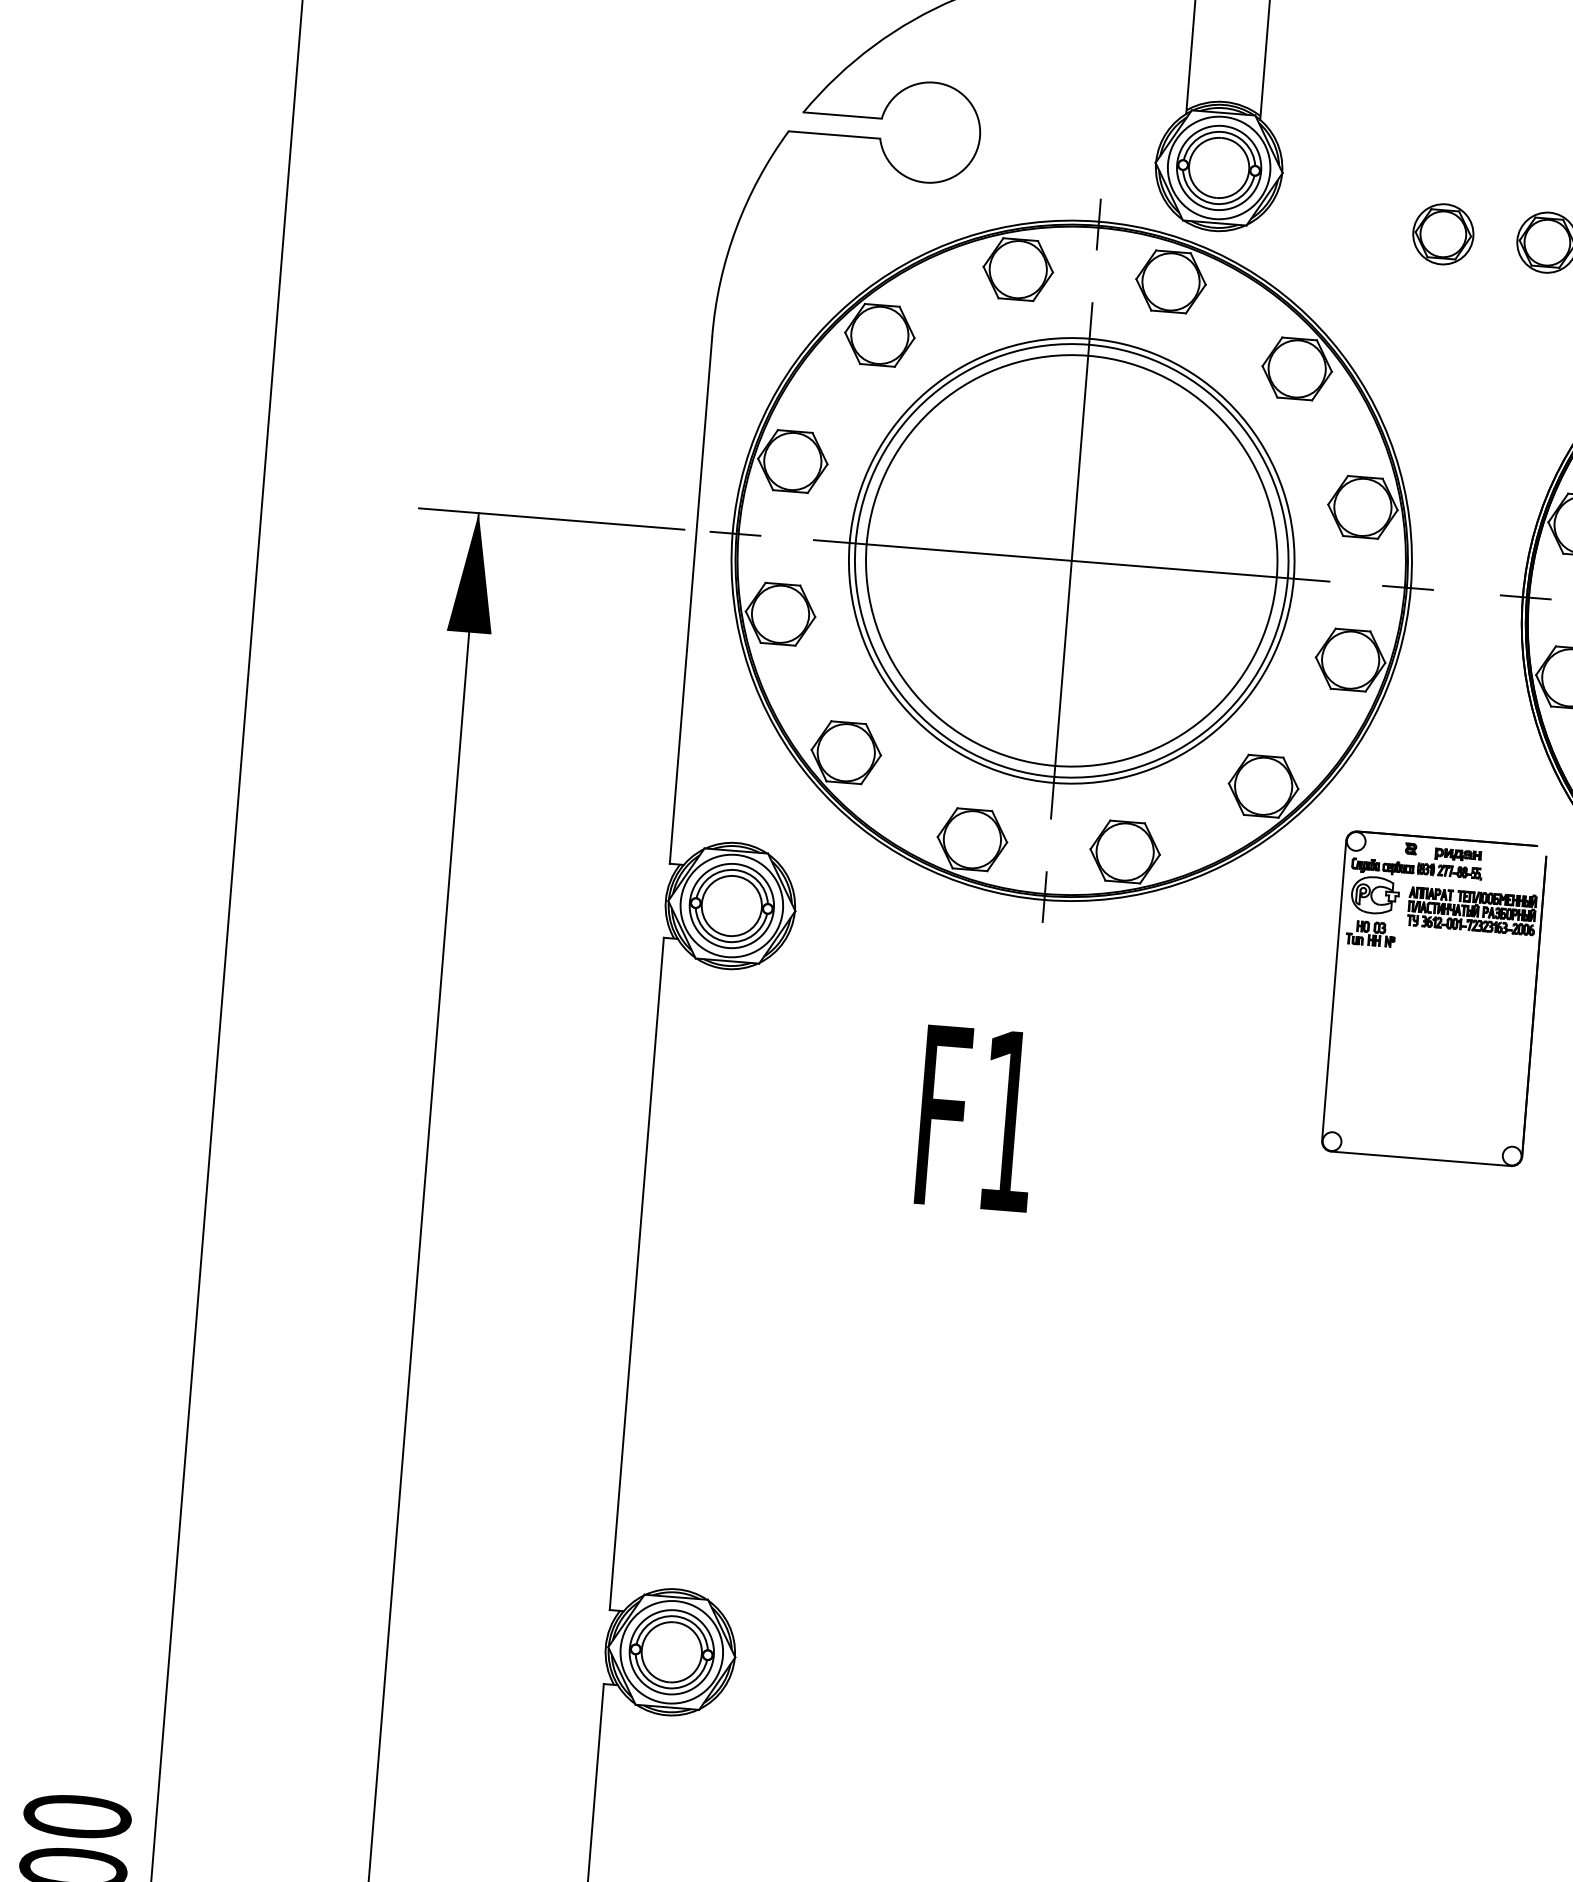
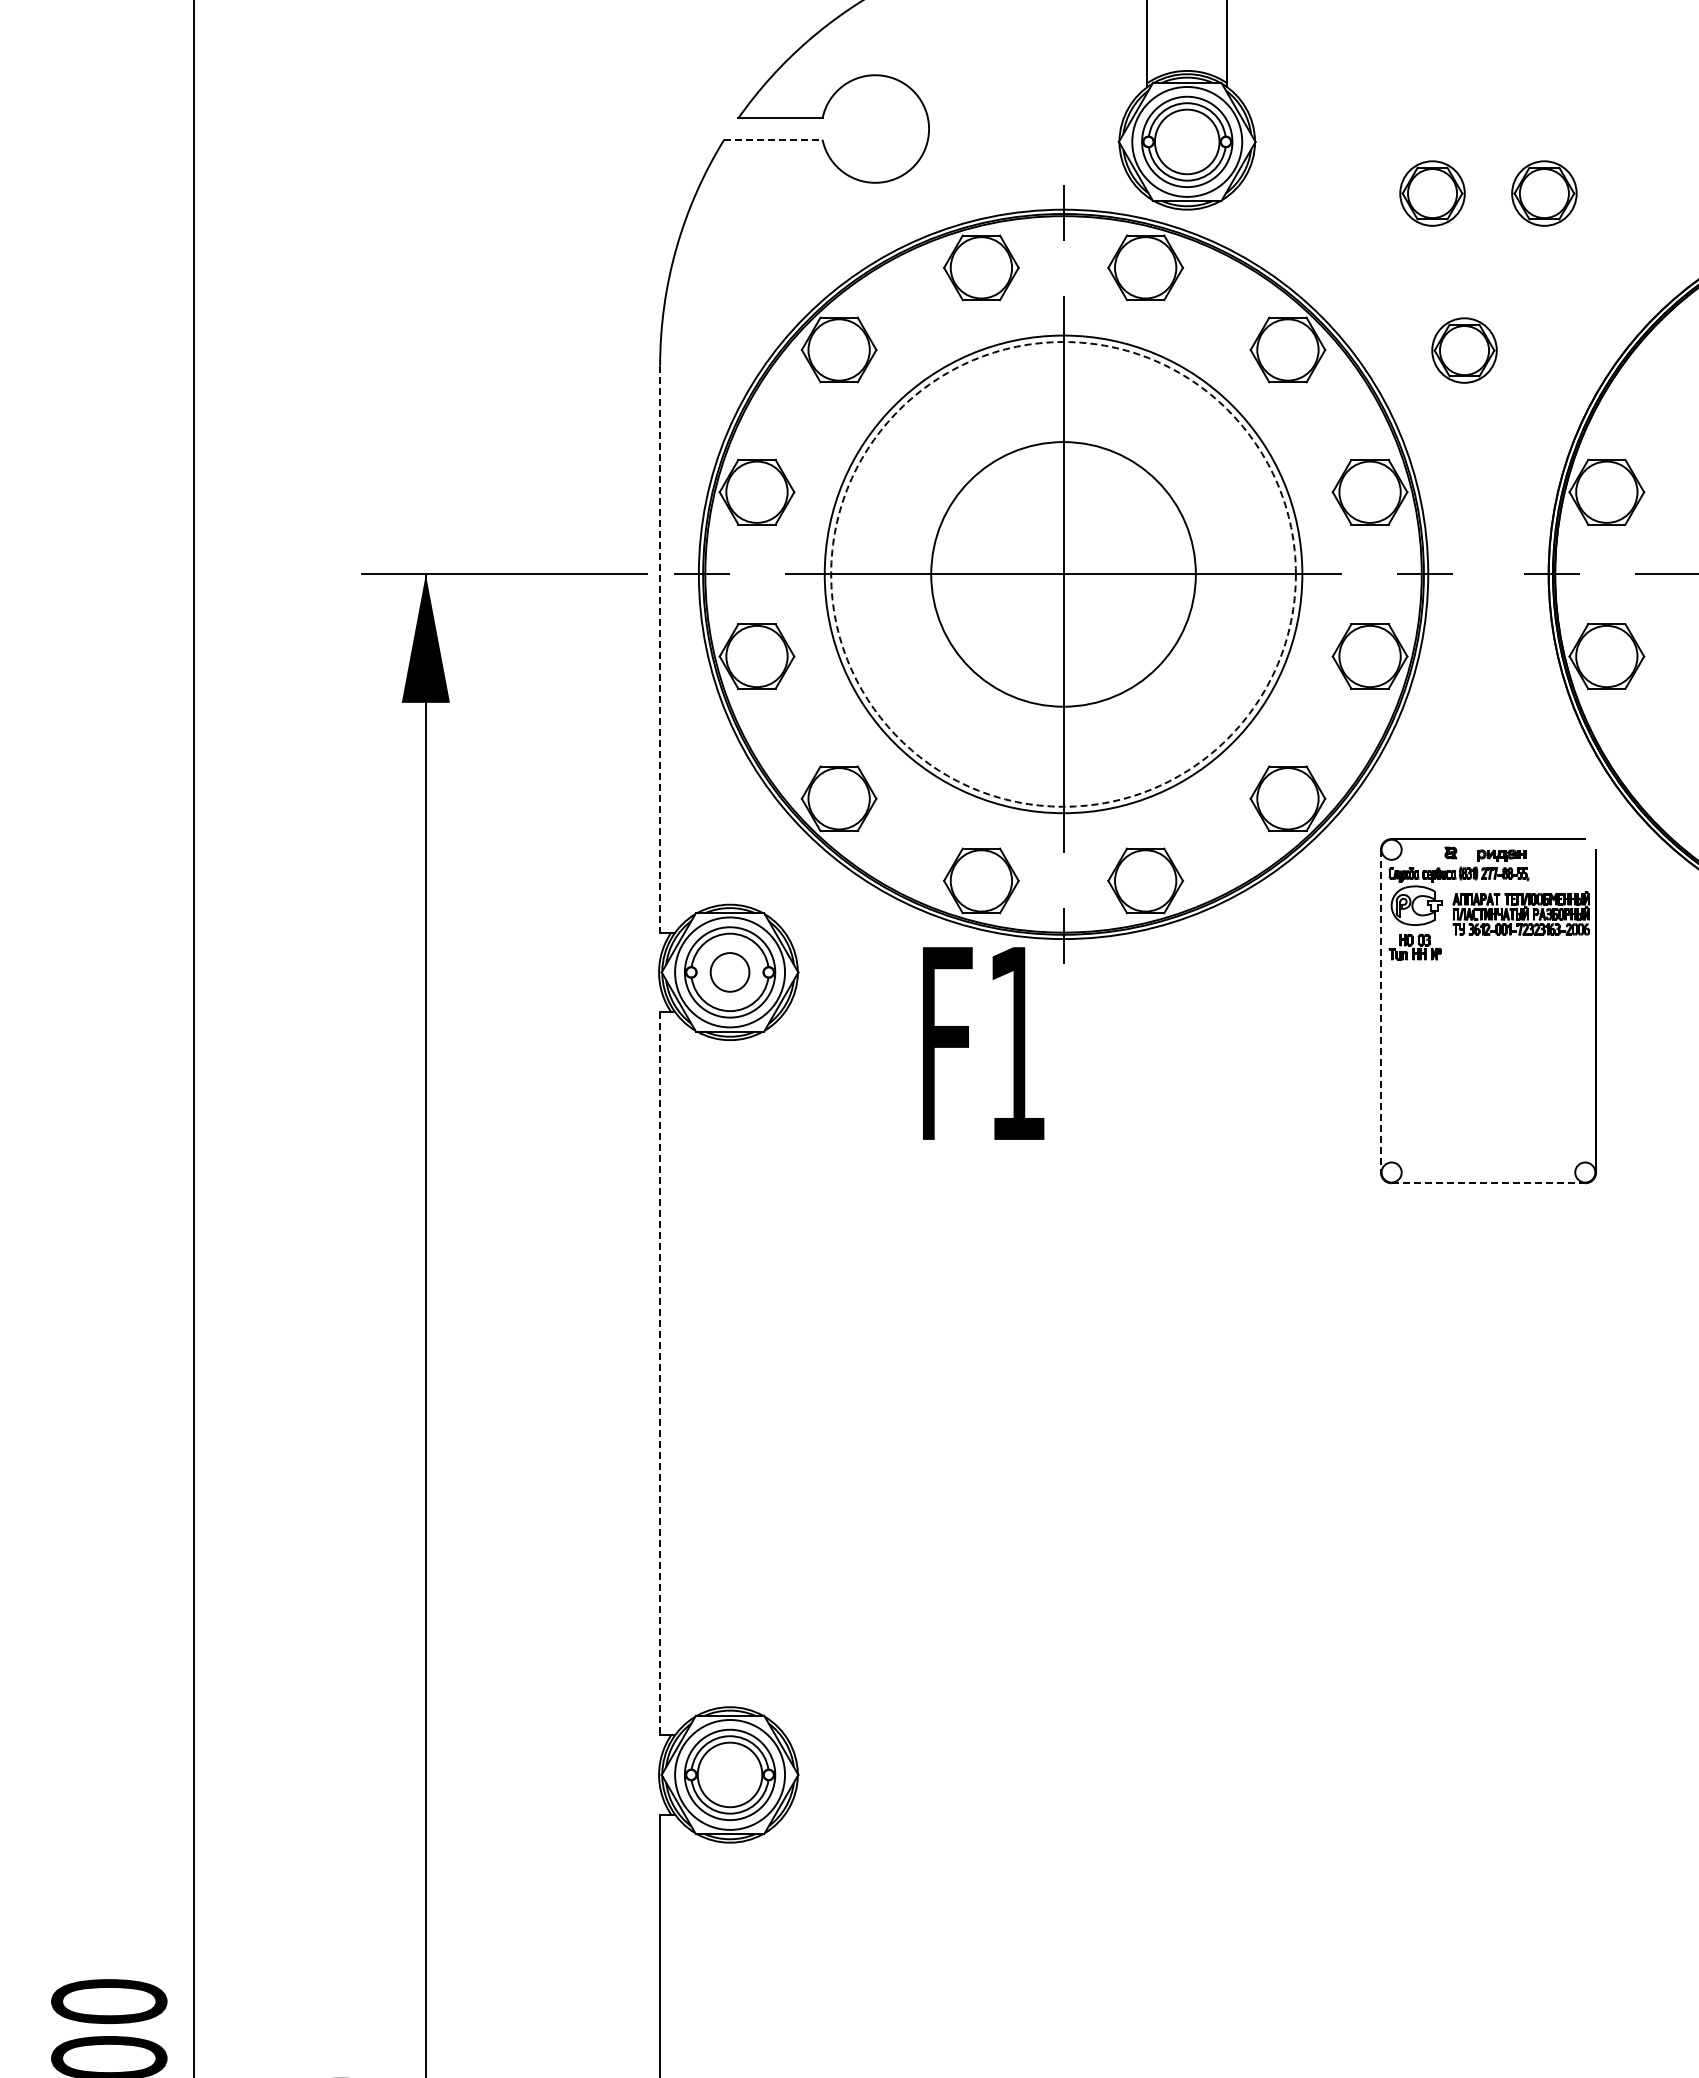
line: (834, 134) -> (773, 139), solid -> dashed
part: (1461, 382) -> (1464, 350), added
circle: (1071, 560) -> (1063, 573), size x0.6
circle: (1071, 560) -> (1063, 574), solid -> dashed
line: (691, 600) -> (660, 649), solid -> dashed
circle: (731, 906) -> (729, 972), size x0.6
line: (1333, 991) -> (1380, 1011), solid -> dashed
text: (977, 1118) -> (983, 1043), moved
line: (1421, 1159) -> (1488, 1183), solid -> dashed
line: (637, 1274) -> (660, 1374), solid -> dashed

